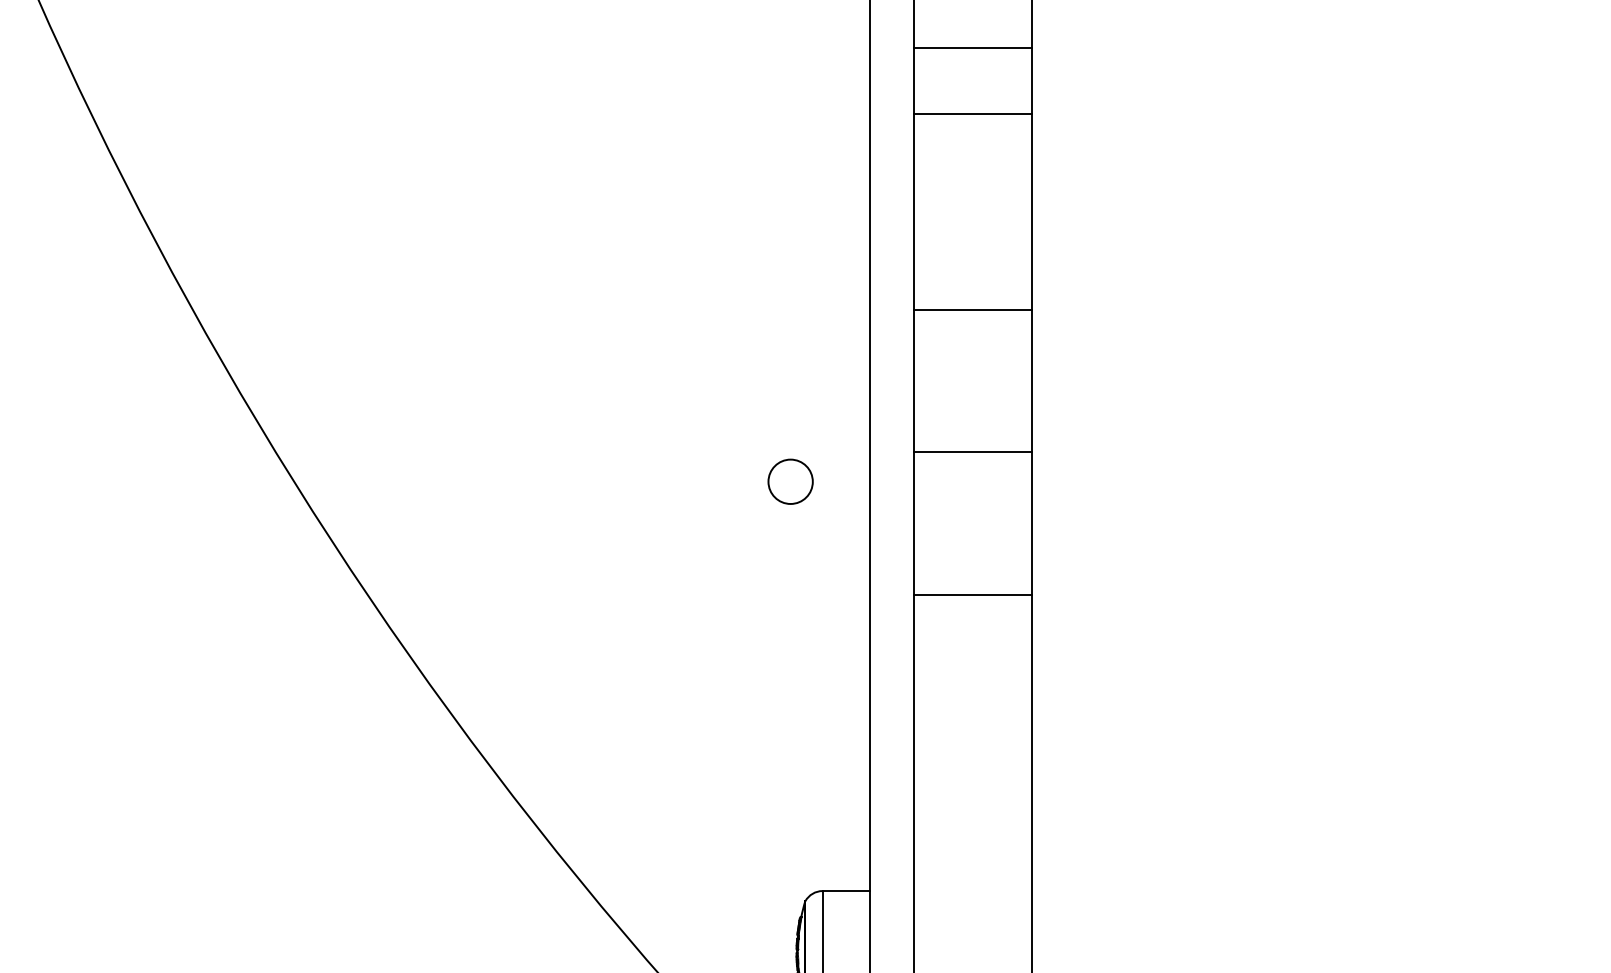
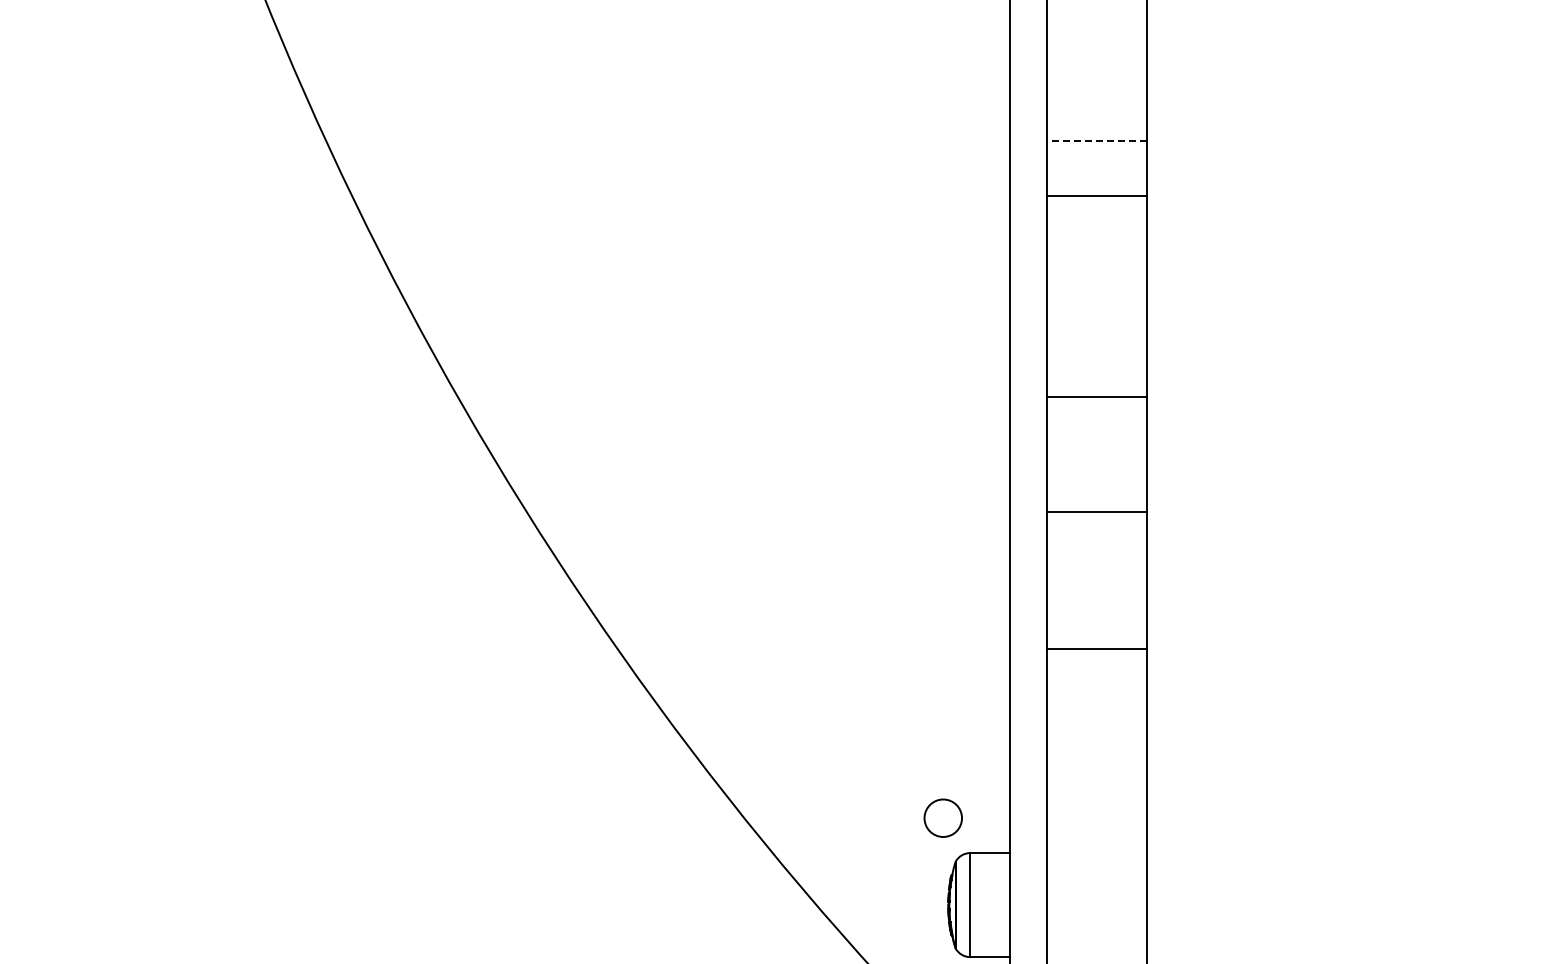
line: (973, 47) -> (1097, 140), solid -> dashed
line: (973, 310) -> (1097, 397), moved
line: (973, 452) -> (1097, 512), moved
circle: (789, 480) -> (942, 817), moved
line: (973, 594) -> (1097, 648), moved

